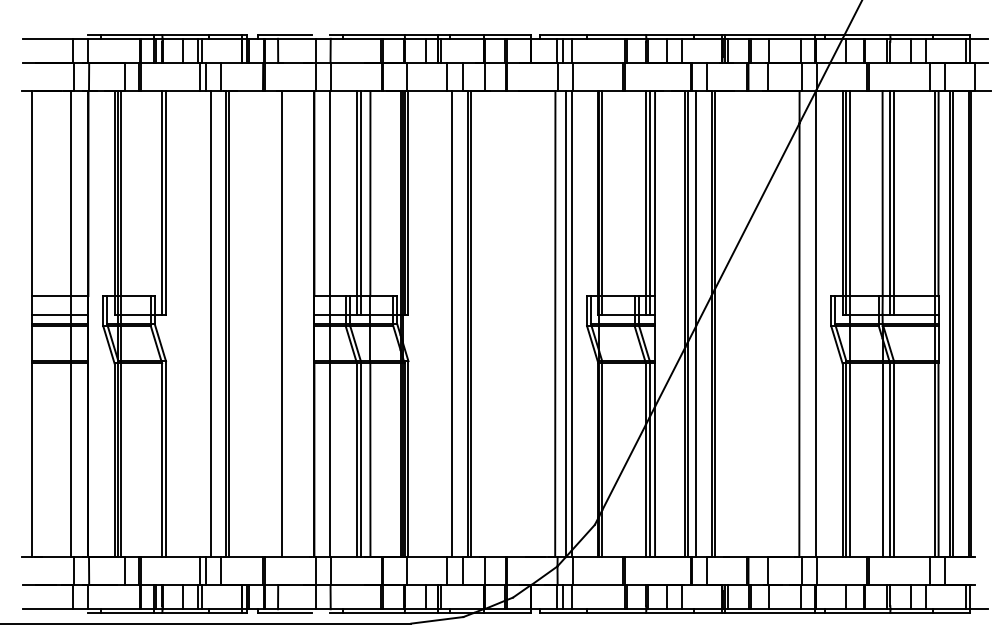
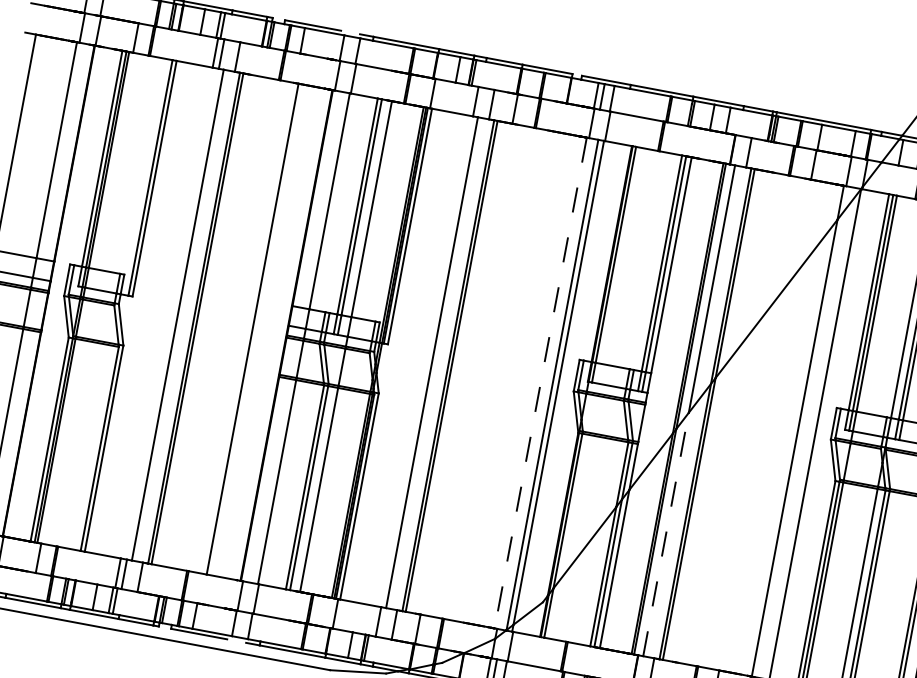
line: (555, 324) -> (540, 383), solid -> dashed
line: (696, 441) -> (666, 534), solid -> dashed

